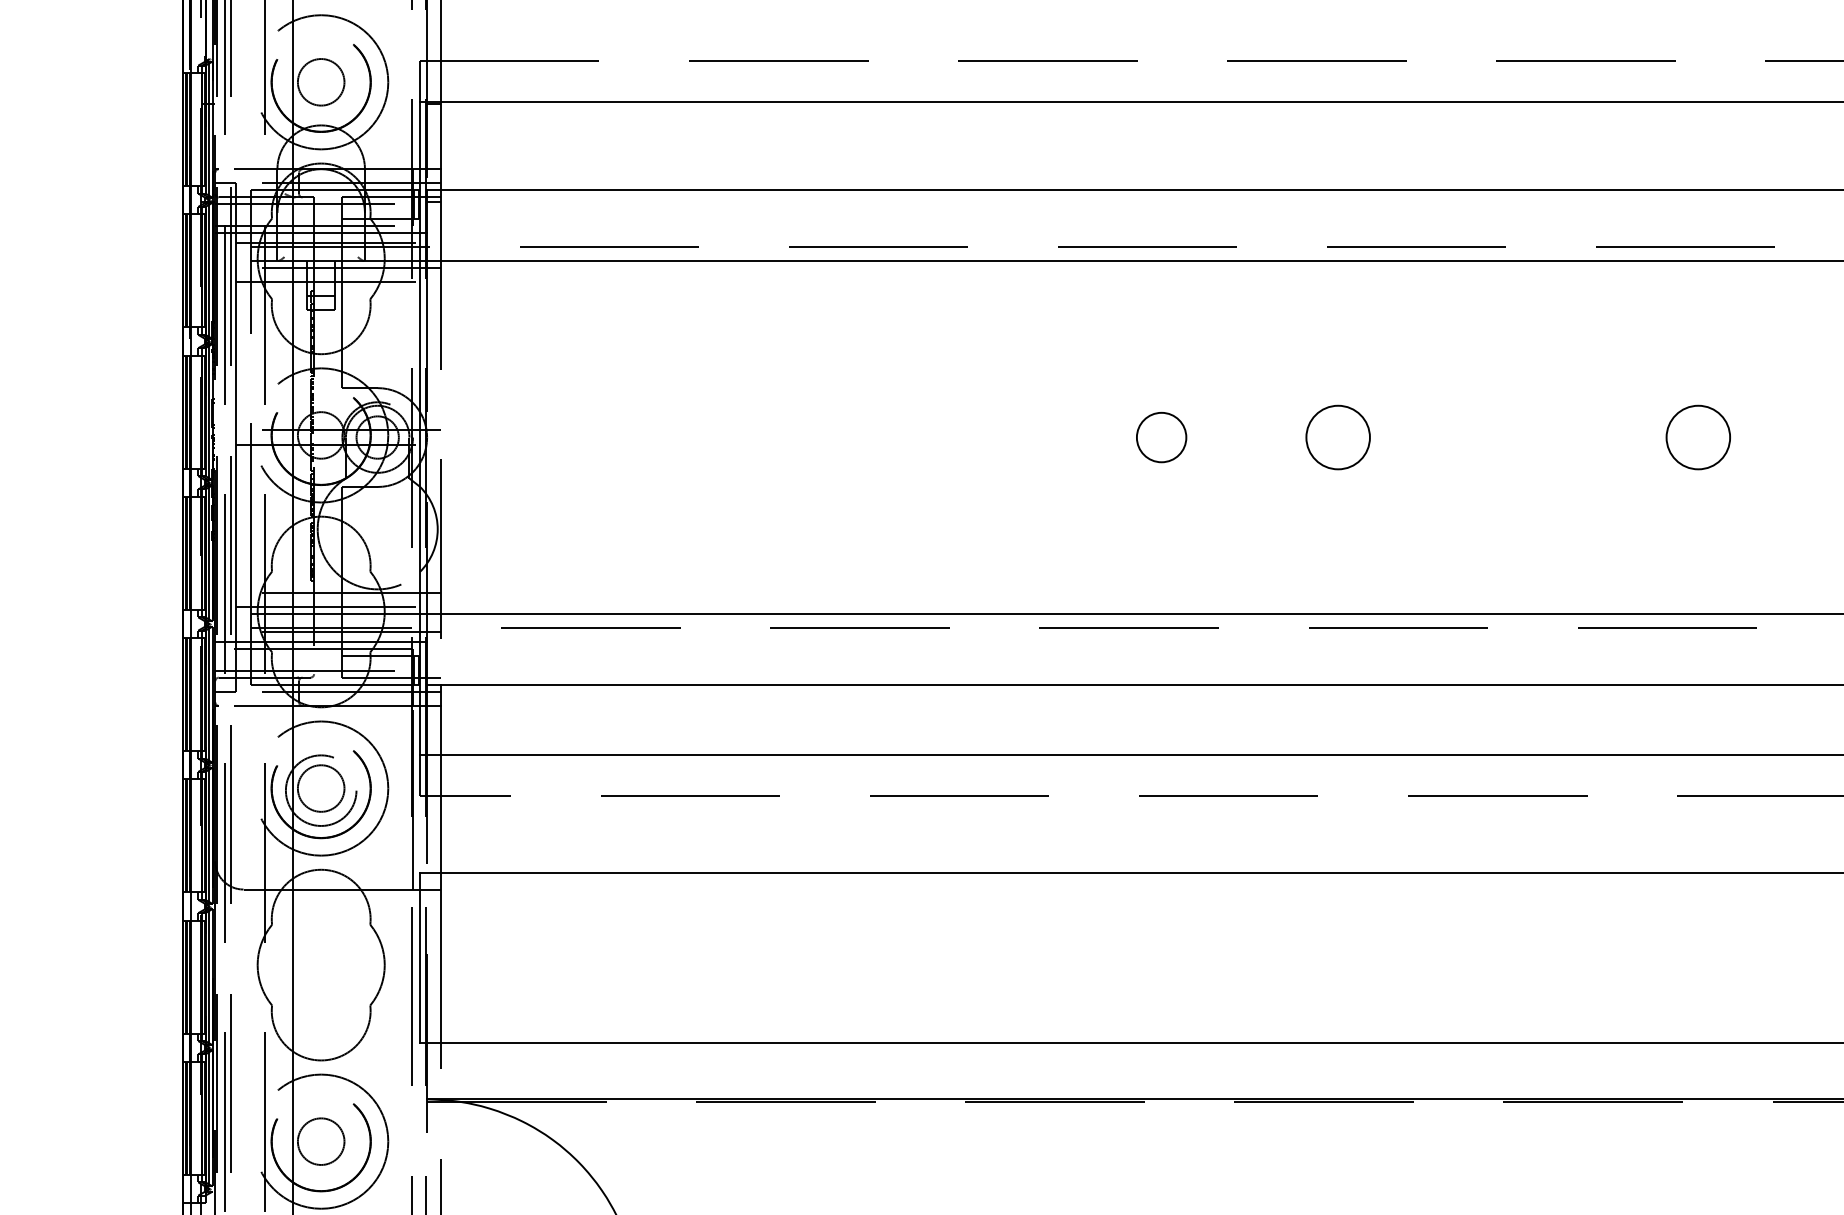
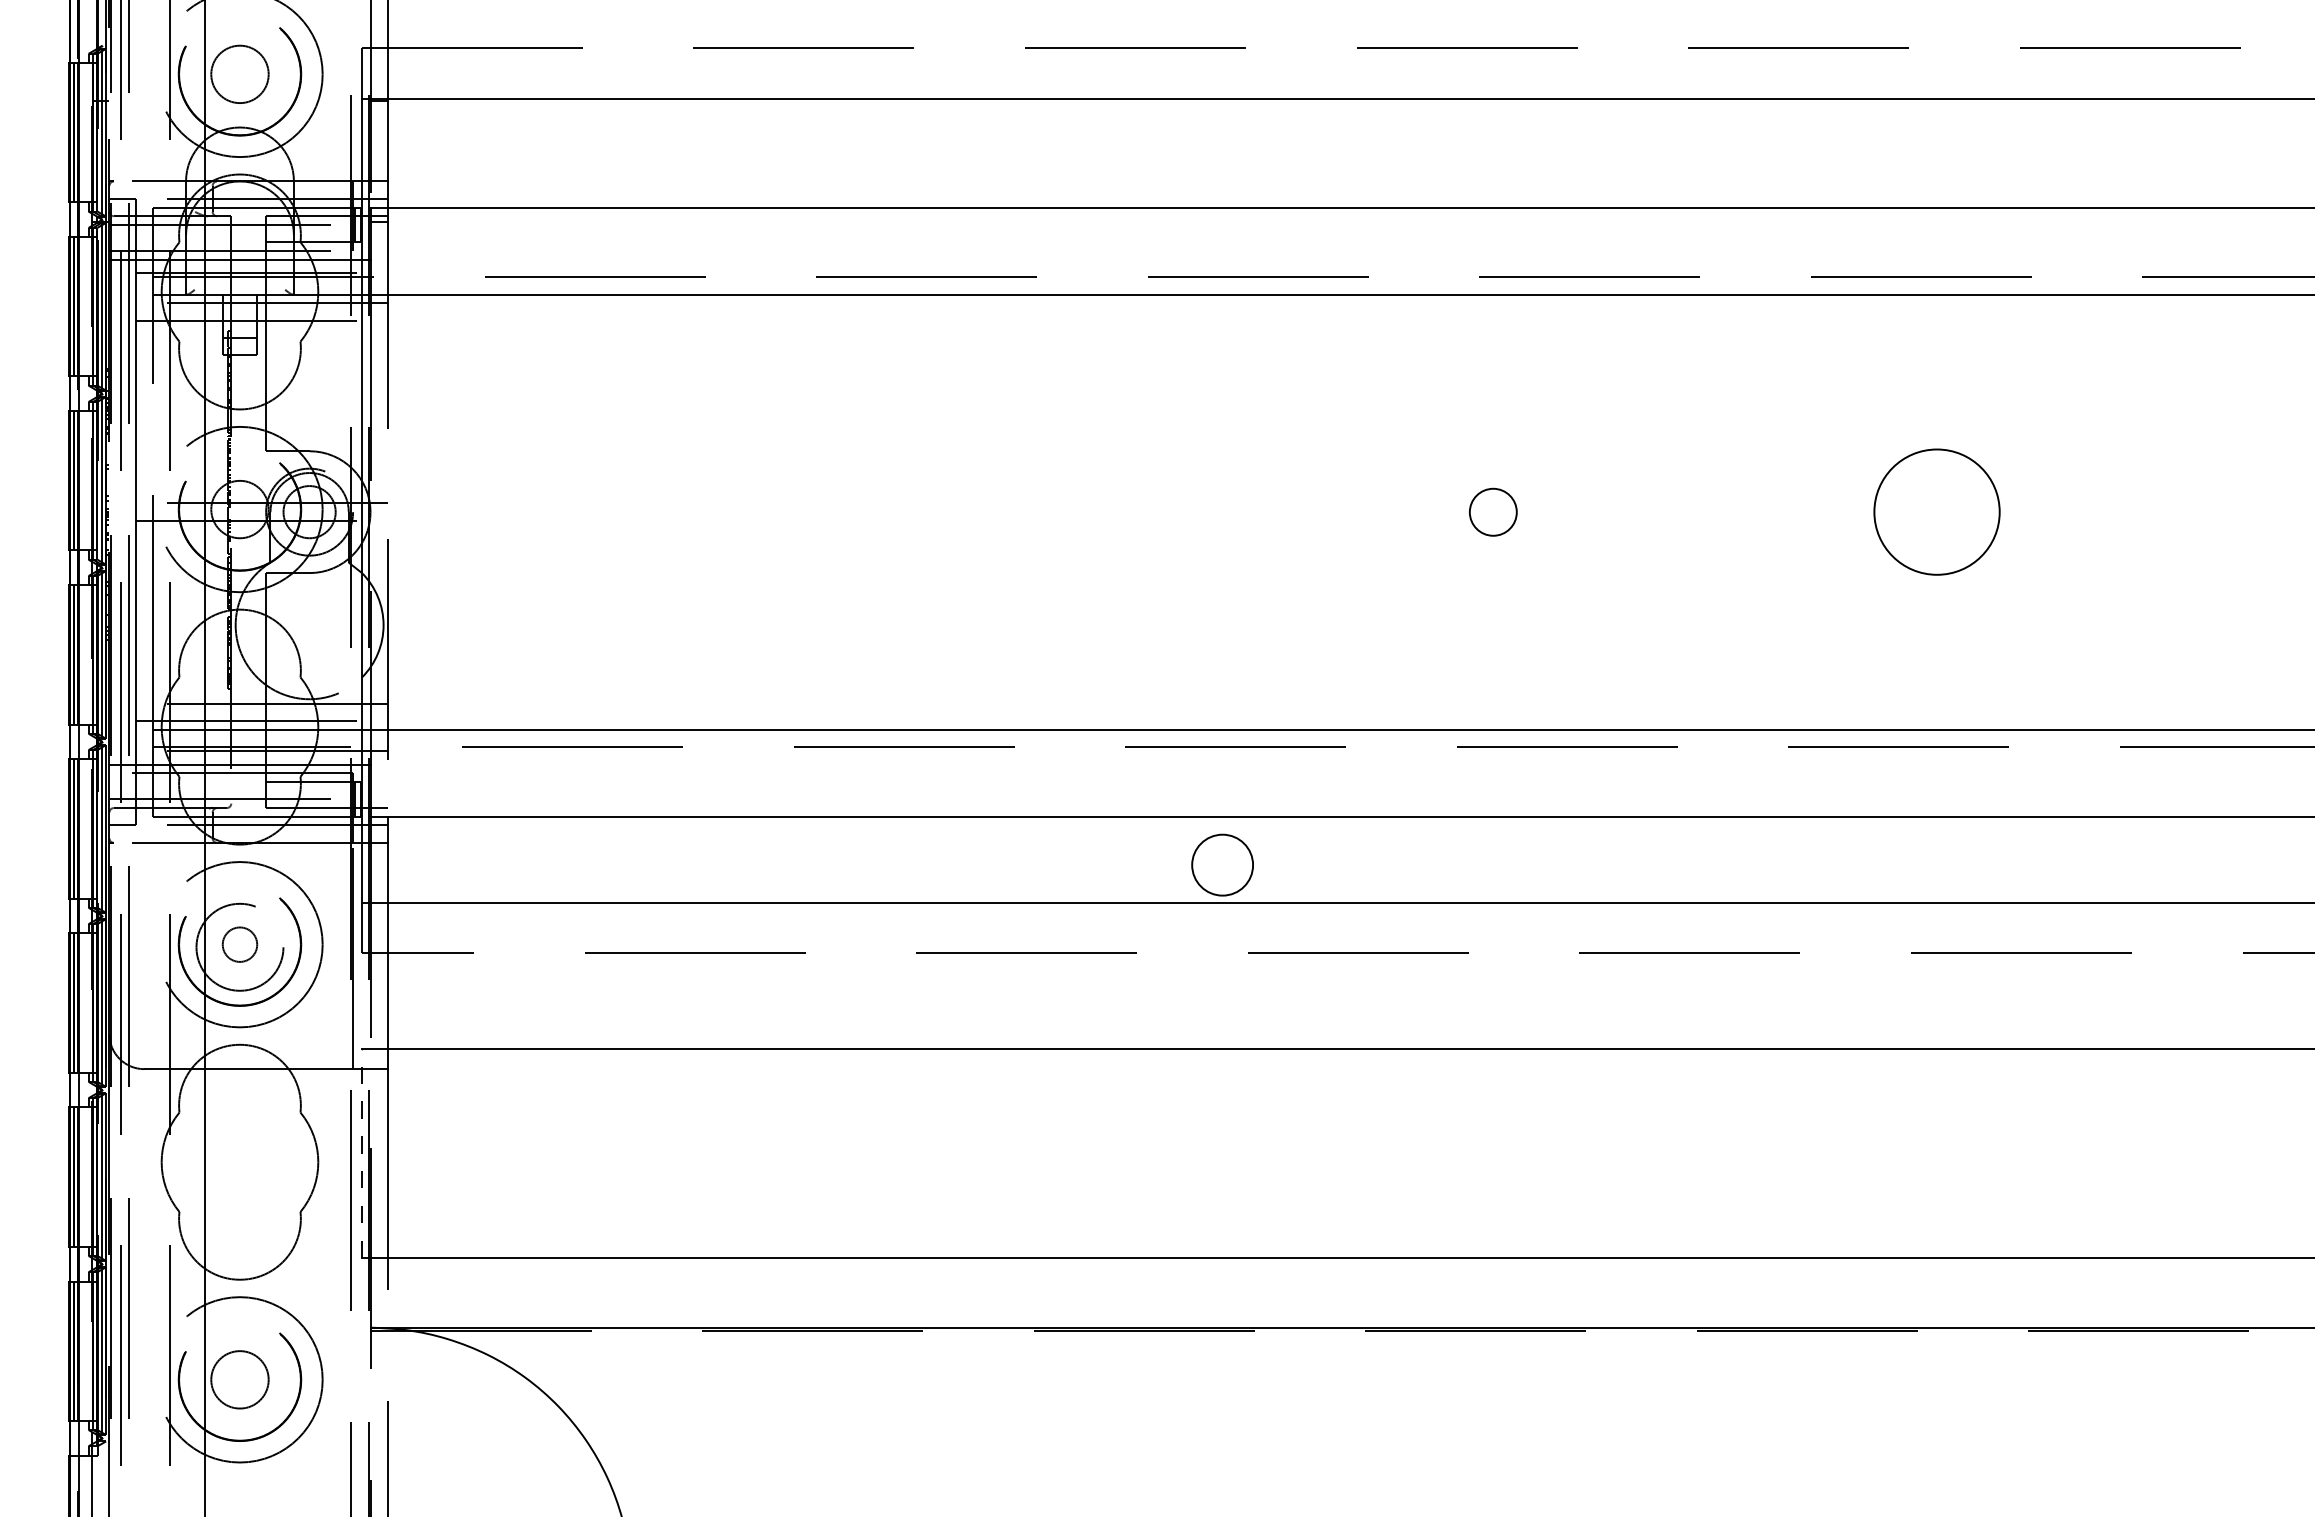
circle: (1161, 437) -> (1222, 864), moved
circle: (1338, 437) -> (1493, 512), size x0.6
circle: (1697, 437) -> (1936, 512), size x1.6
circle: (320, 788) -> (239, 944), size x0.6
line: (419, 958) -> (361, 1153), solid -> dashed

